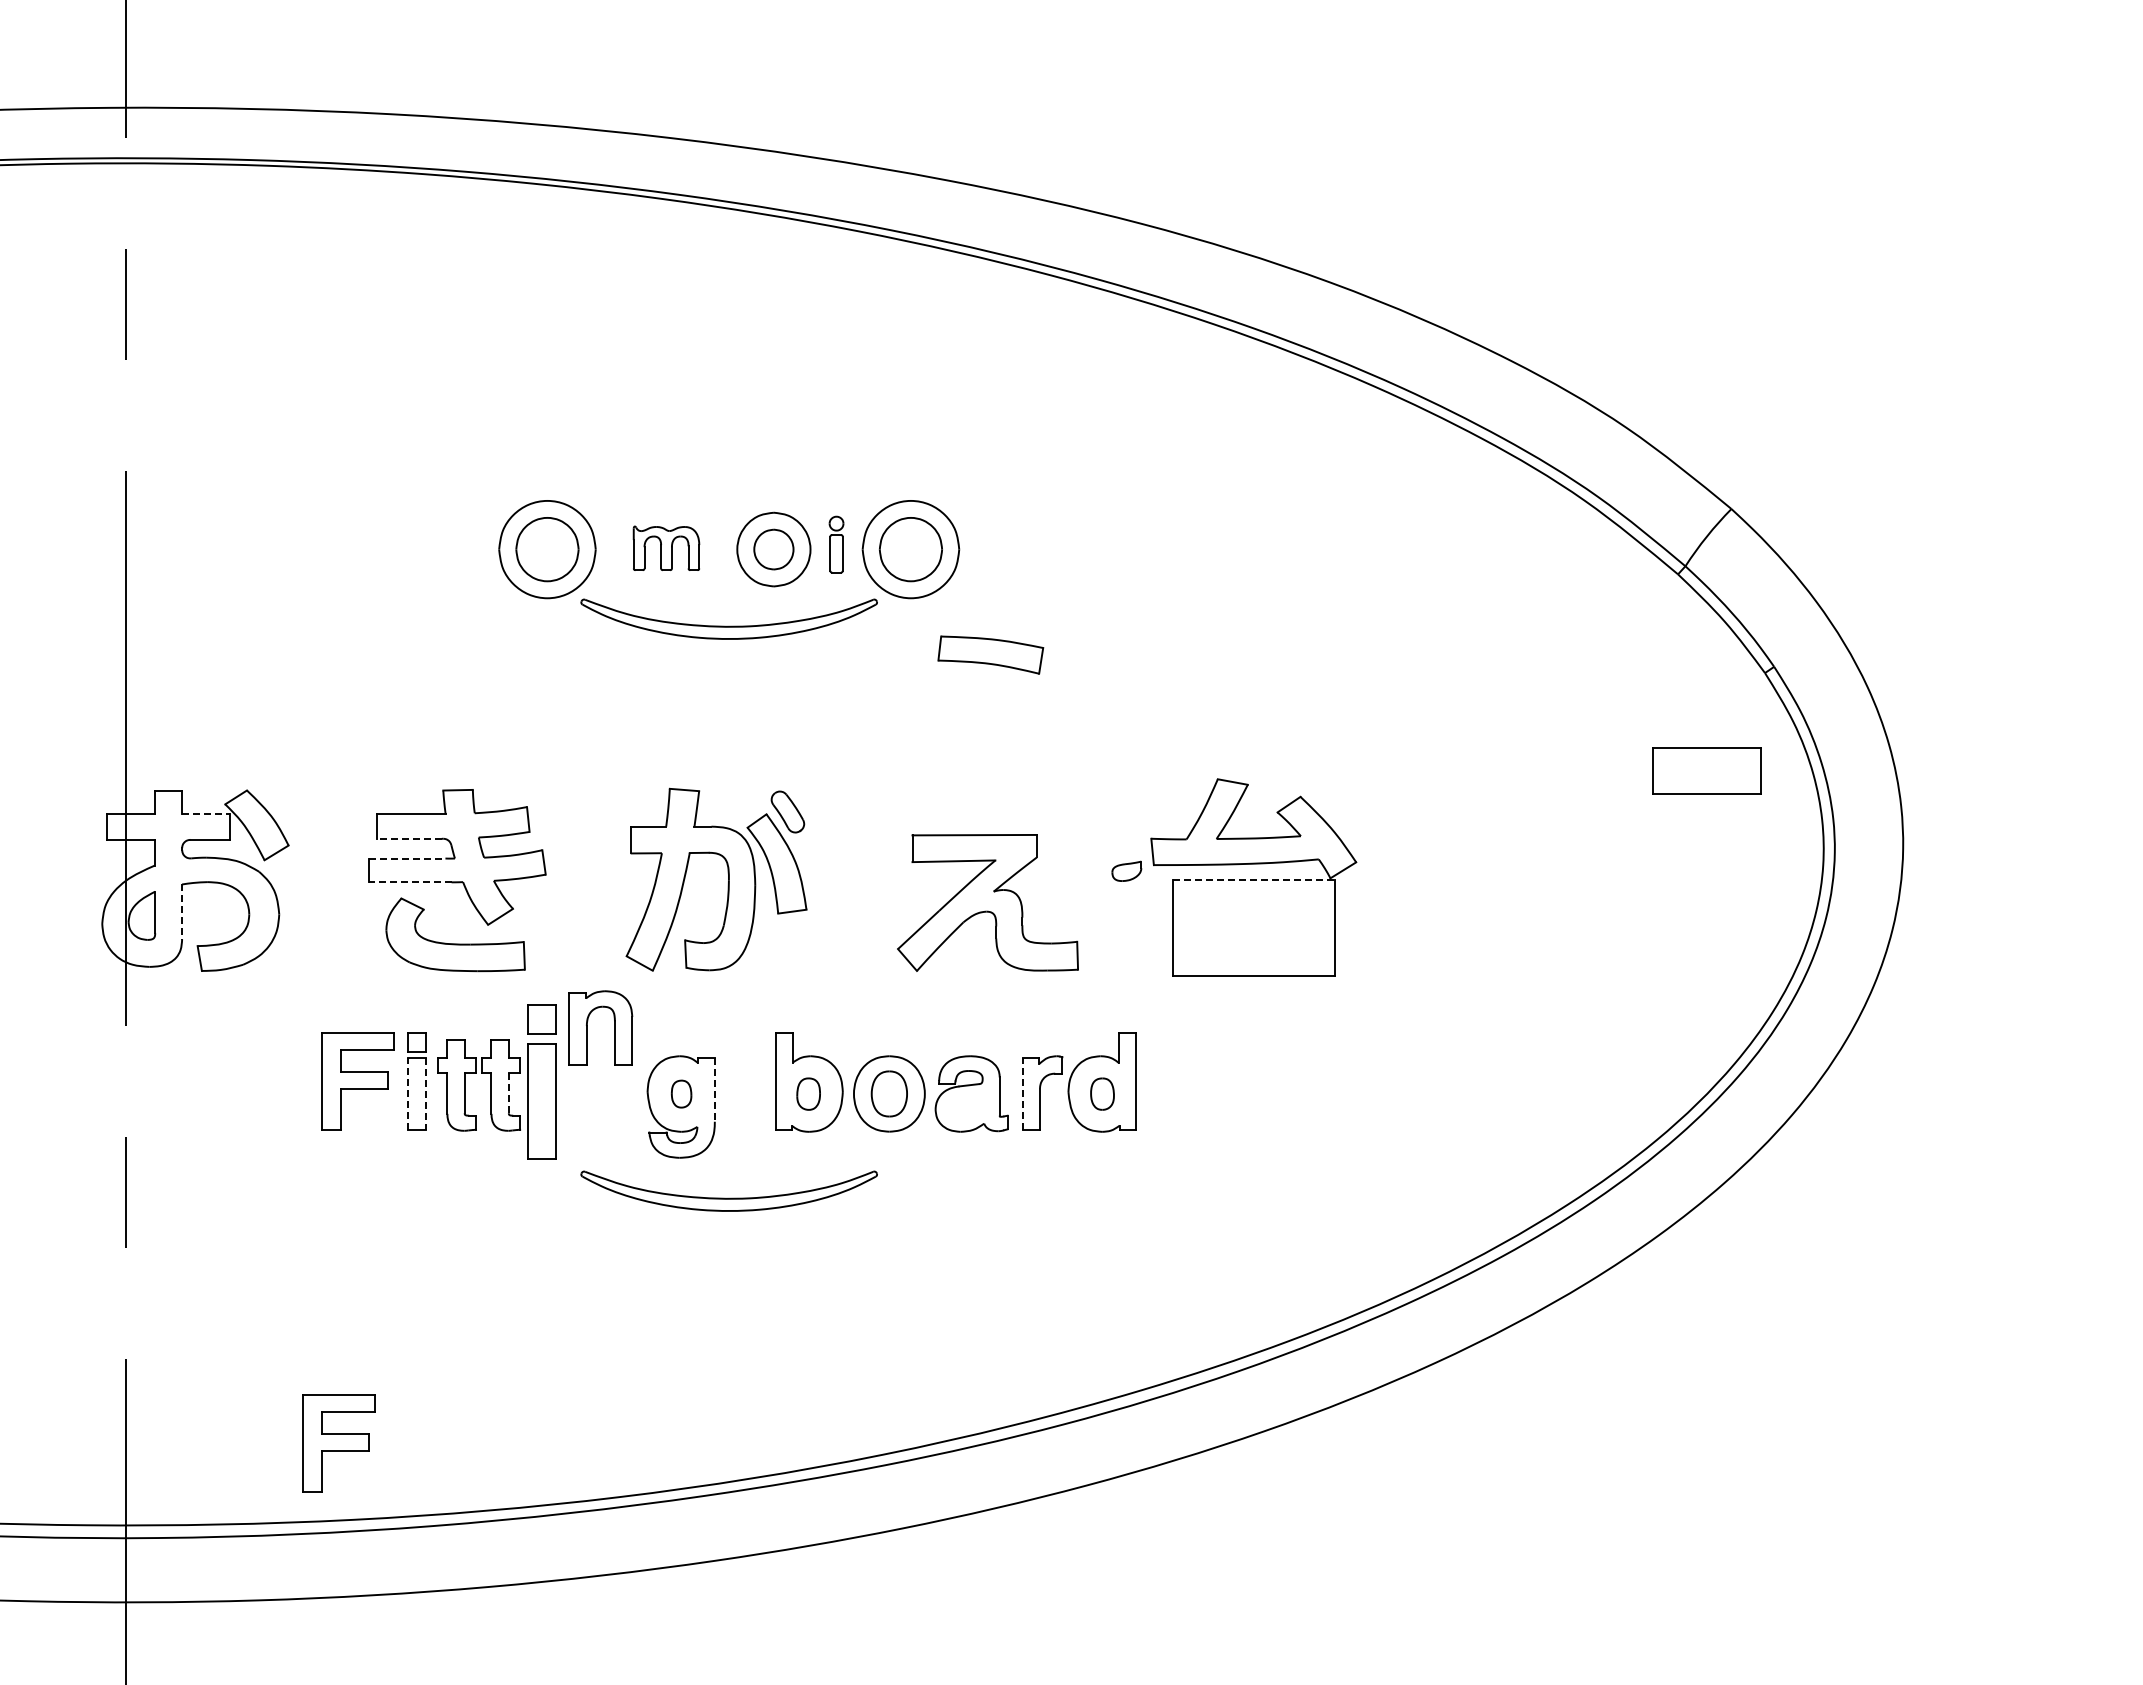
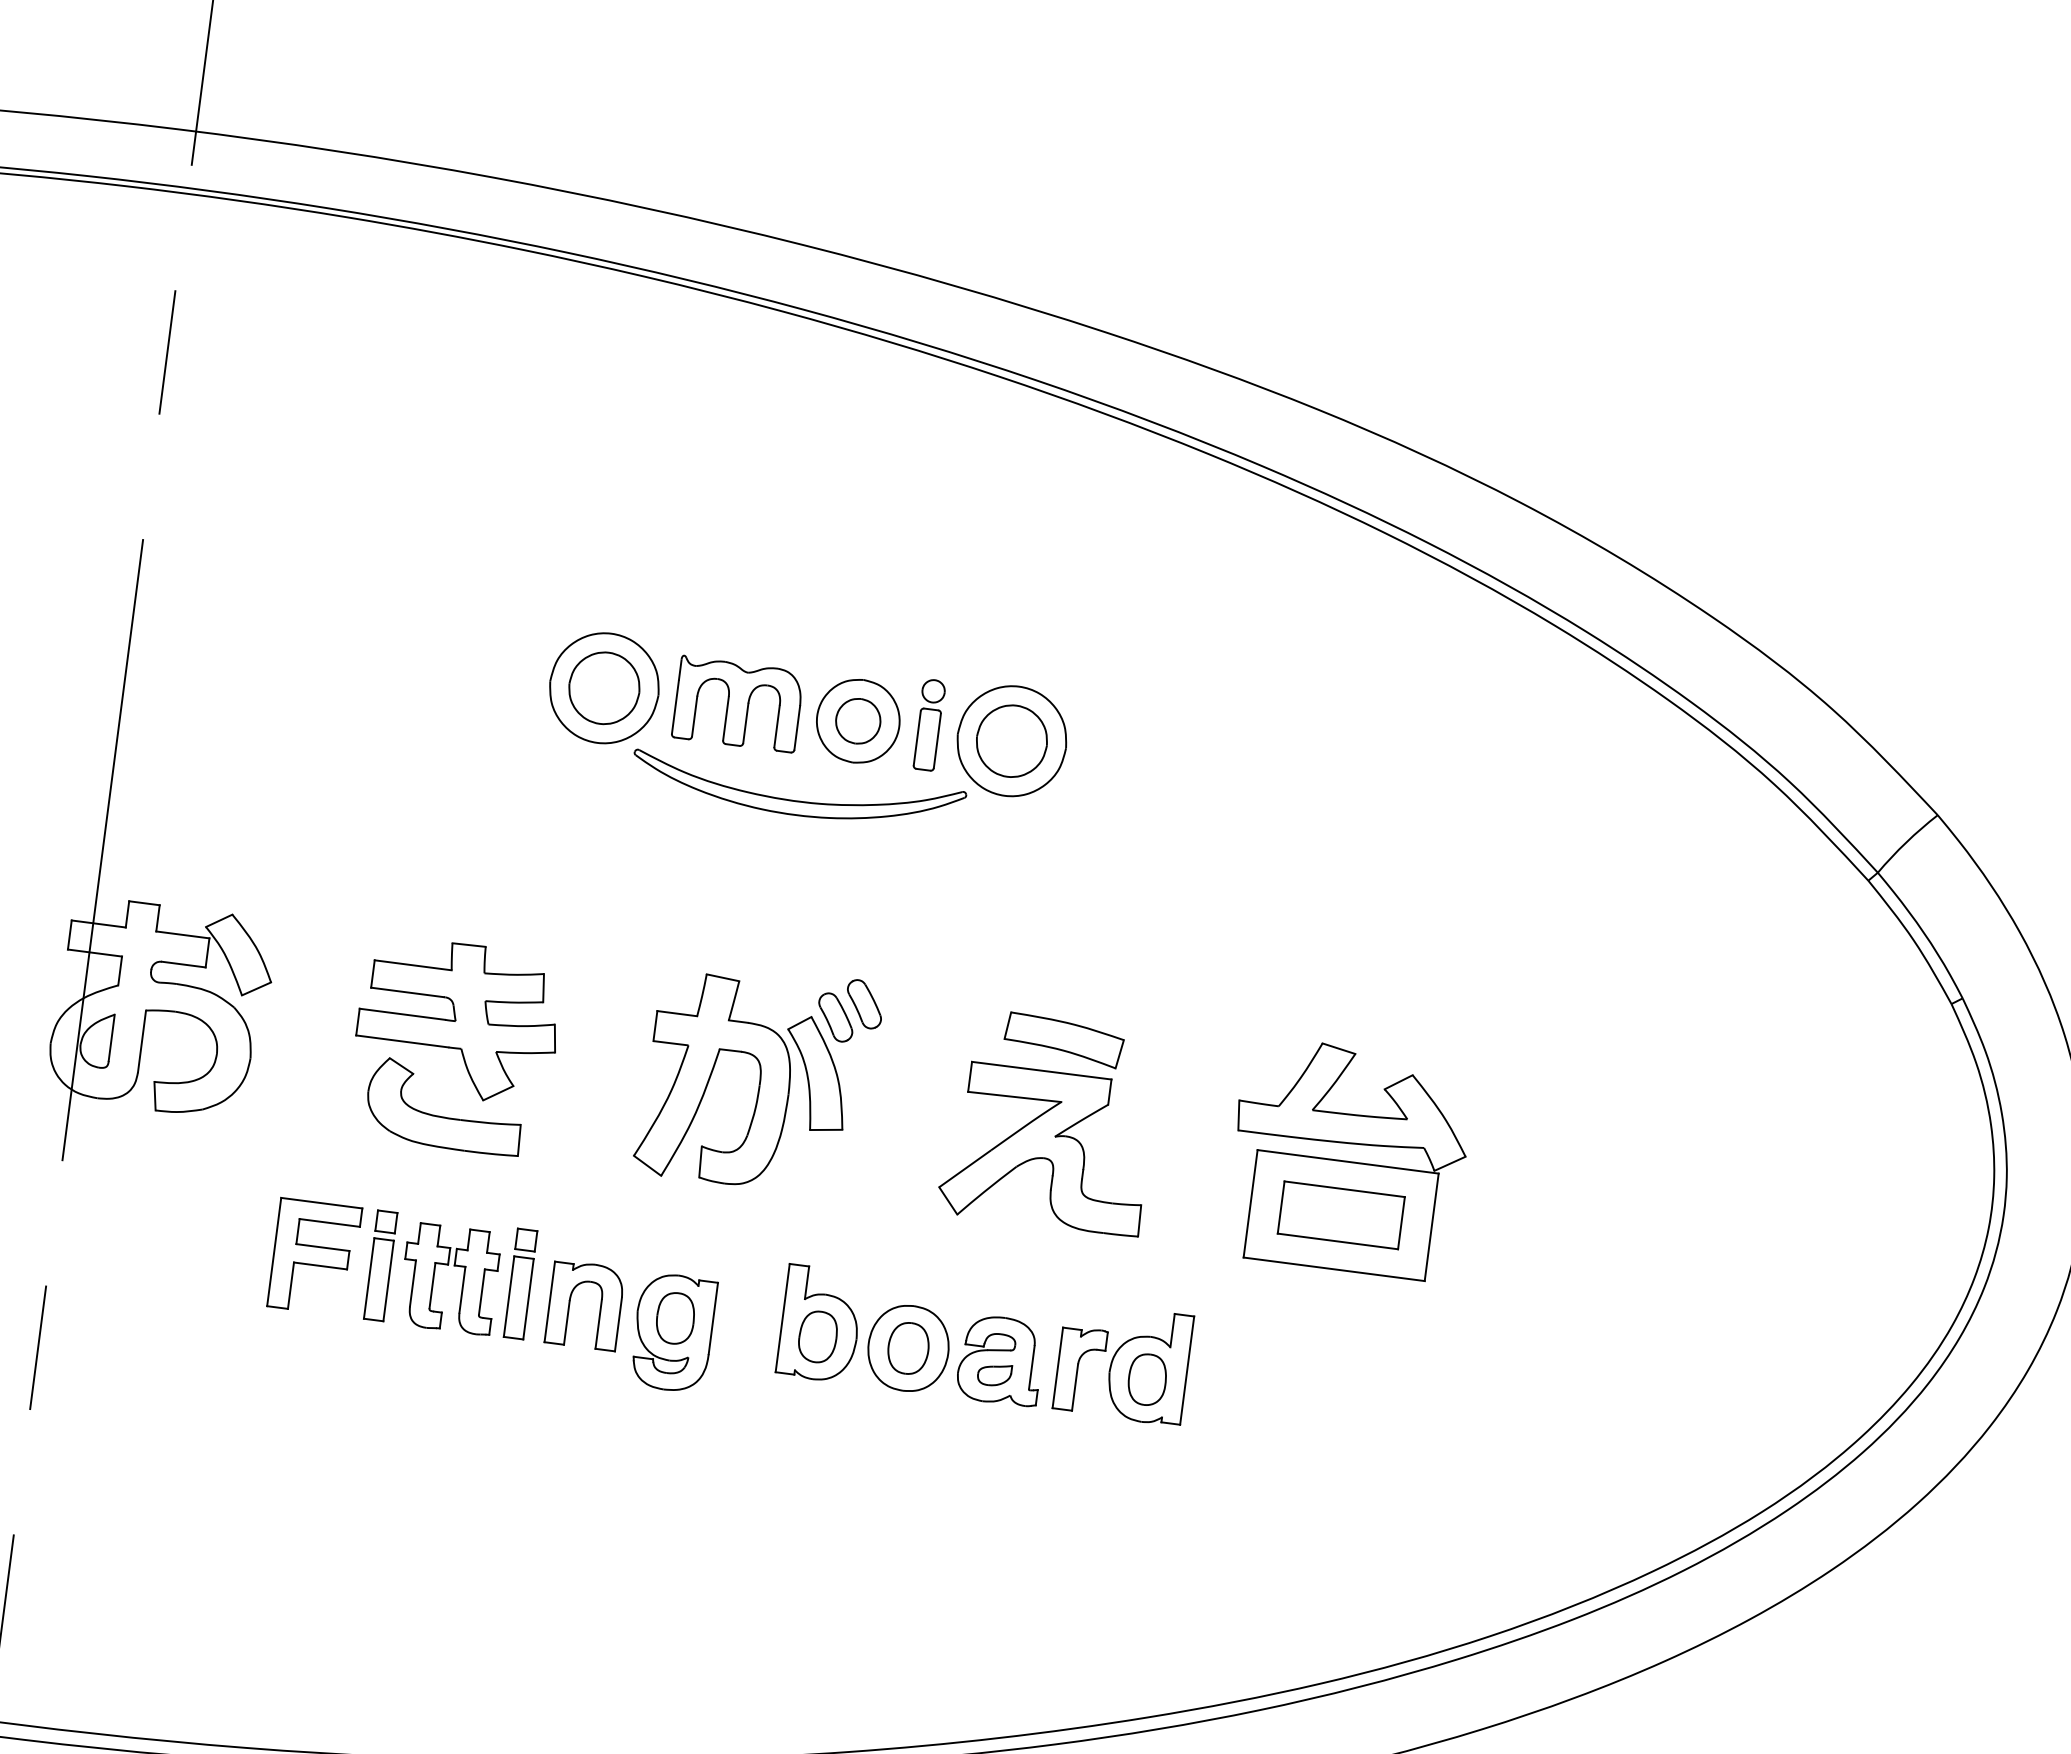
part: (836, 544) -> (929, 724), size x1.43
part: (666, 548) -> (738, 704), size x1.67
part: (990, 654) -> (1063, 1039), moved
part: (1706, 770) -> (1340, 1214), moved
part: (811, 796) -> (864, 1003), added
line: (205, 813) -> (182, 934), dashed -> solid
line: (408, 838) -> (406, 991), dashed -> solid
line: (407, 858) -> (402, 1014), dashed -> solid
part: (1126, 870) -> (994, 1373), moved
line: (1253, 880) -> (1347, 1162), dashed -> solid
line: (409, 882) -> (401, 1041), dashed -> solid
line: (182, 911) -> (142, 1040), dashed -> solid
part: (587, 1027) -> (570, 1302), moved
part: (541, 1081) -> (520, 1283), size x0.62
line: (714, 1089) -> (713, 1317), dashed -> solid
line: (508, 1093) -> (481, 1292), dashed -> solid
part: (681, 1093) -> (675, 1317), size x1.67
part: (808, 1093) -> (817, 1336), size x1.43
part: (1102, 1093) -> (1147, 1378), size x1.43
line: (408, 1094) -> (369, 1279), dashed -> solid
line: (425, 1094) -> (388, 1281), dashed -> solid
line: (1022, 1094) -> (1057, 1368), dashed -> solid
part: (728, 1197) -> (713, 1441), removed
part: (338, 1443) -> (239, 1660), removed

